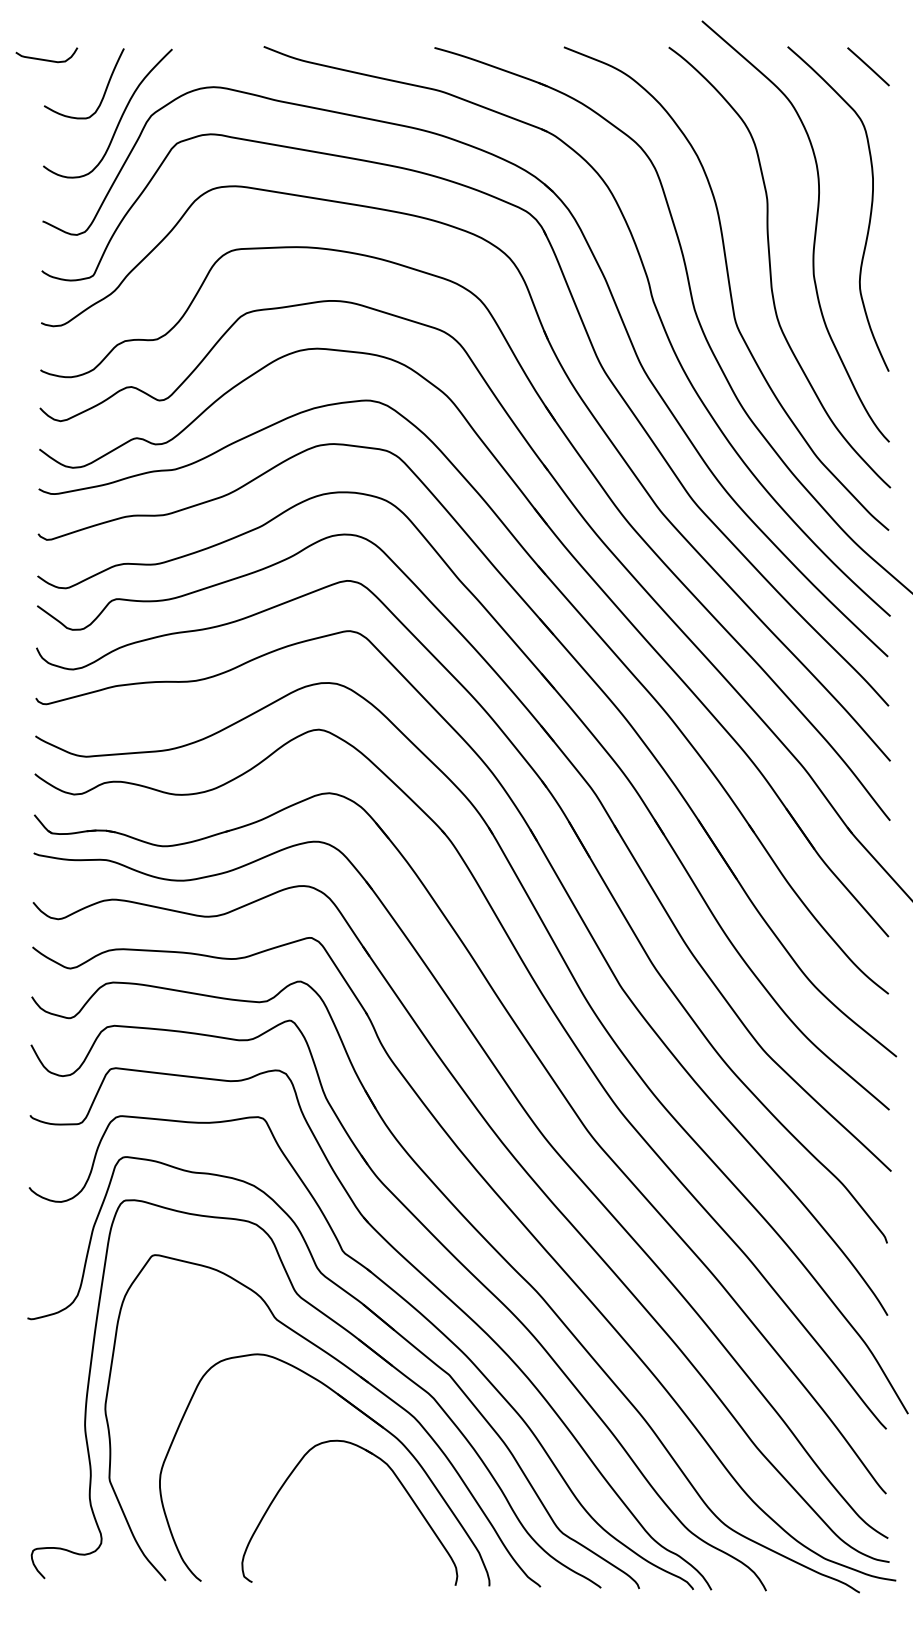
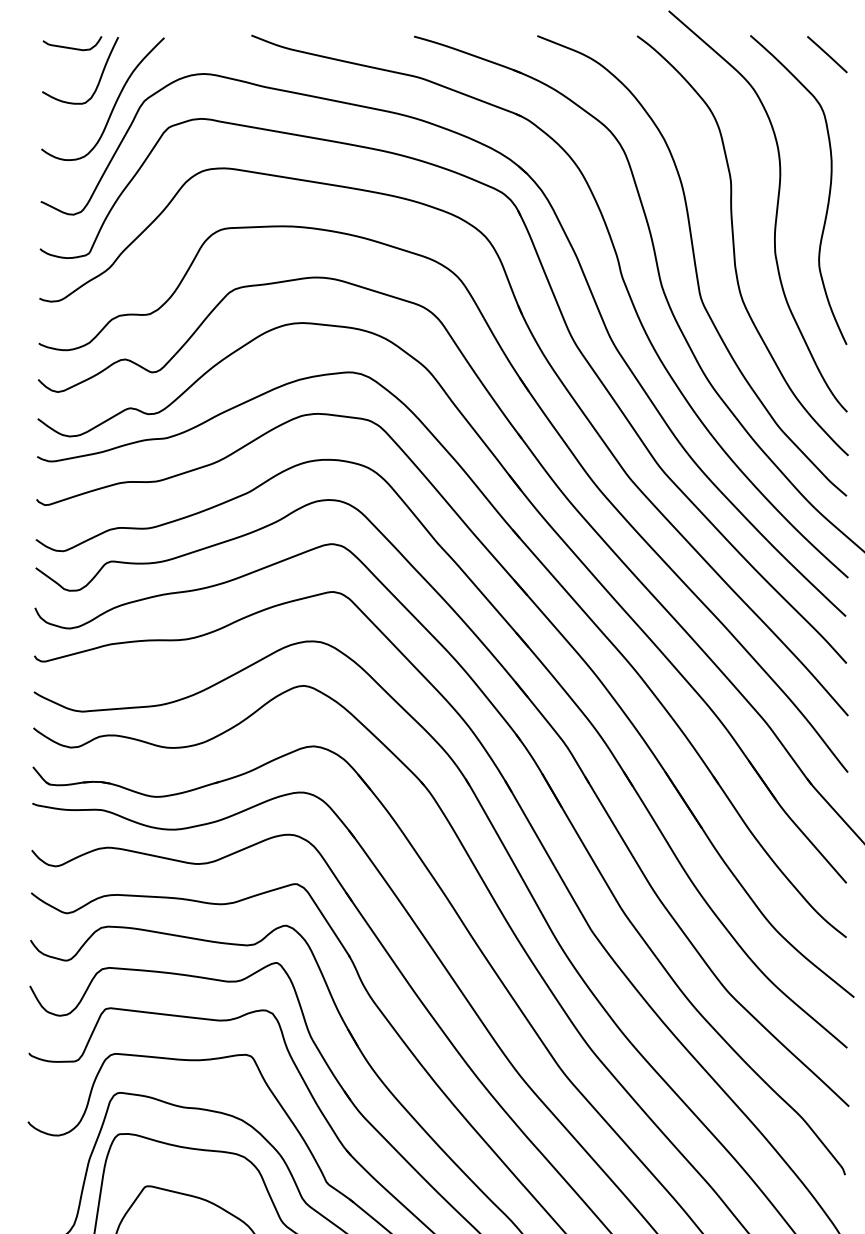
curve: (46, 59) -> (72, 47), moved

